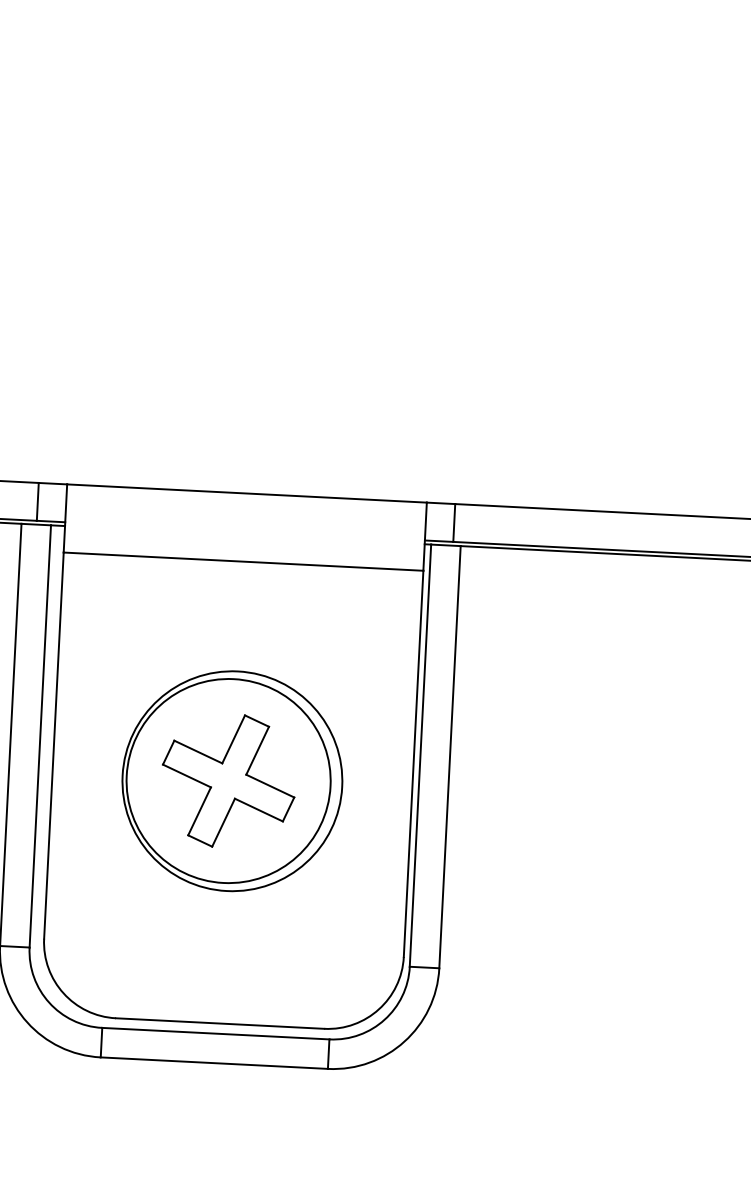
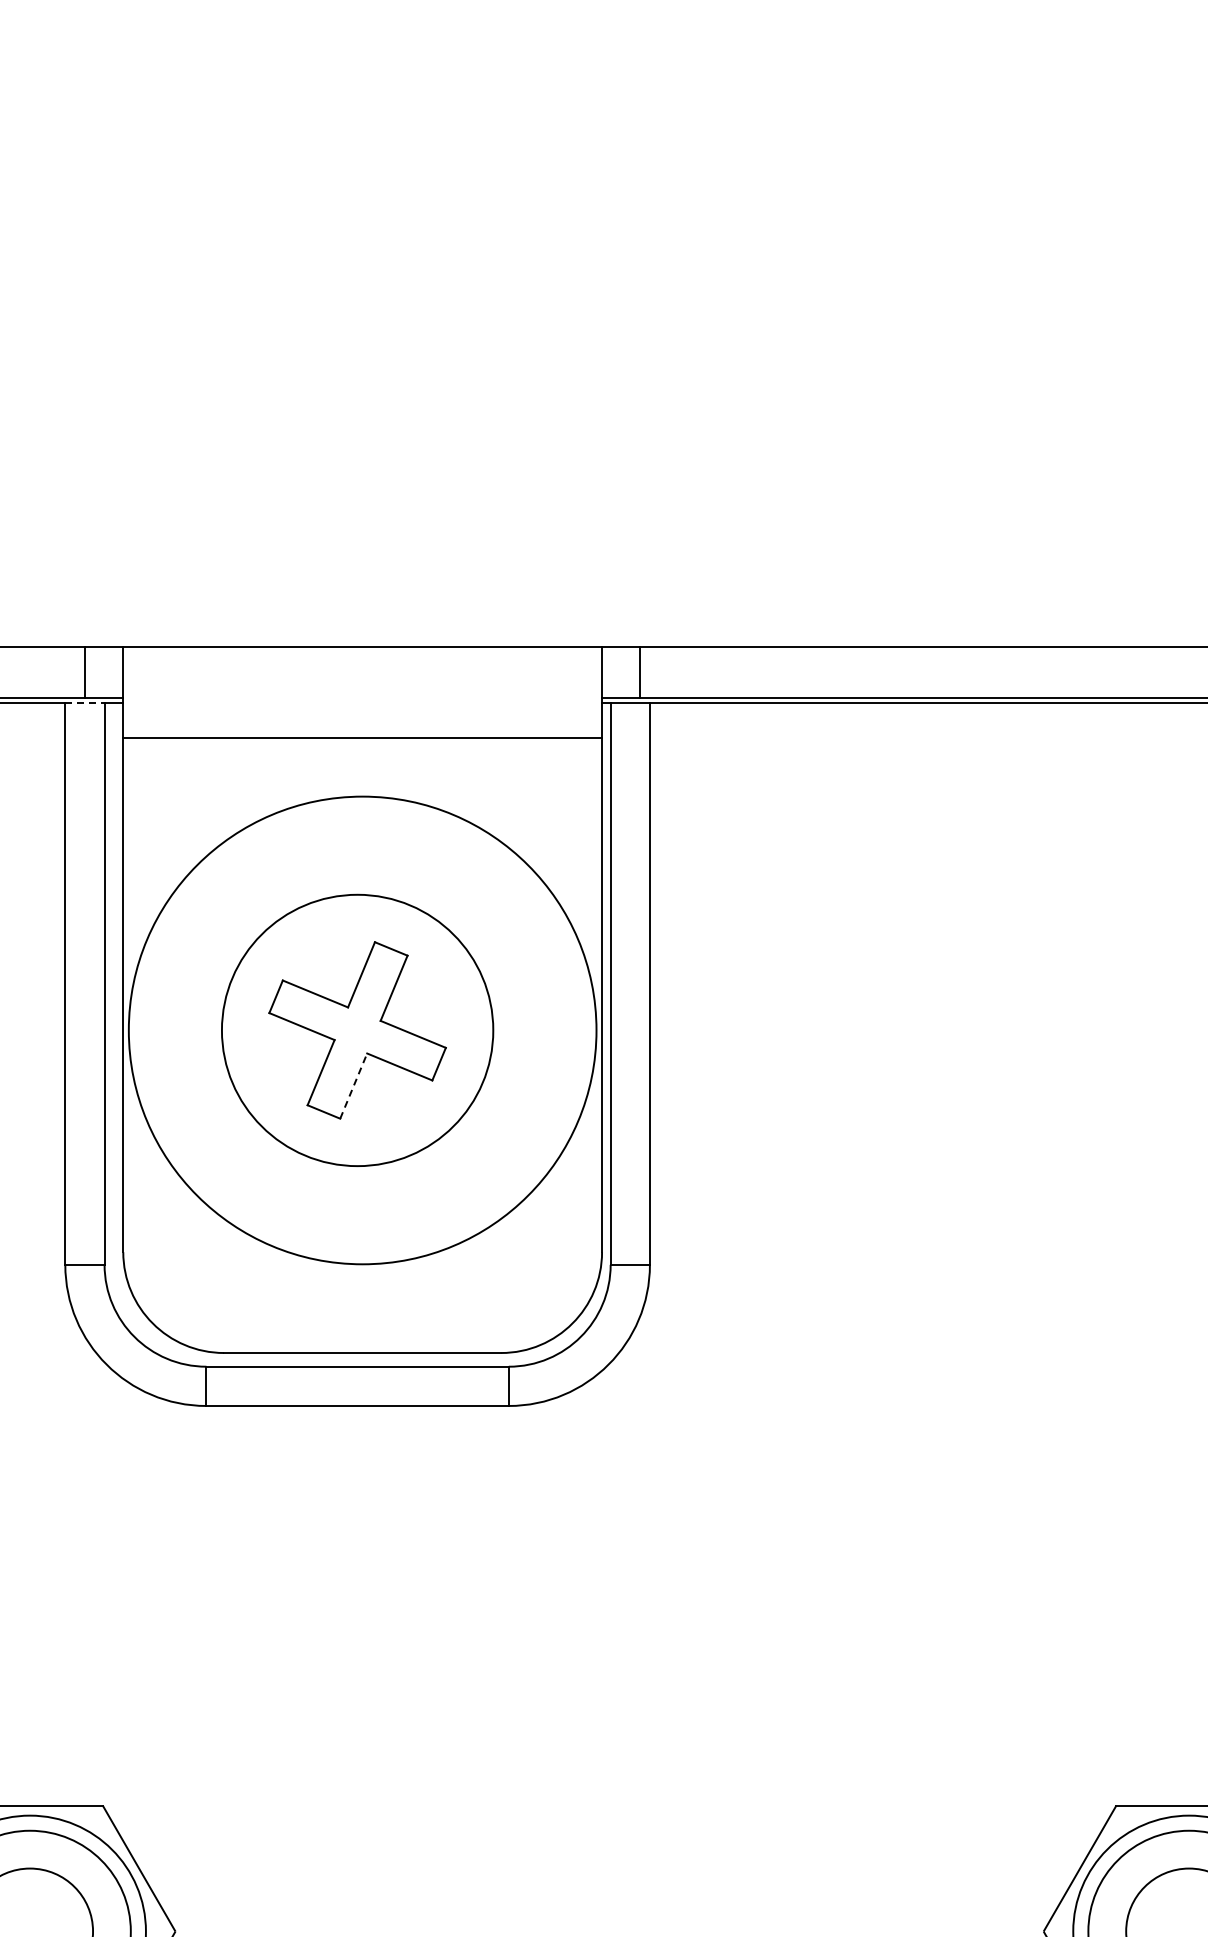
line: (35, 524) -> (84, 702), solid -> dashed
circle: (232, 781) -> (362, 1030), size x1.6
line: (223, 822) -> (353, 1085), solid -> dashed

